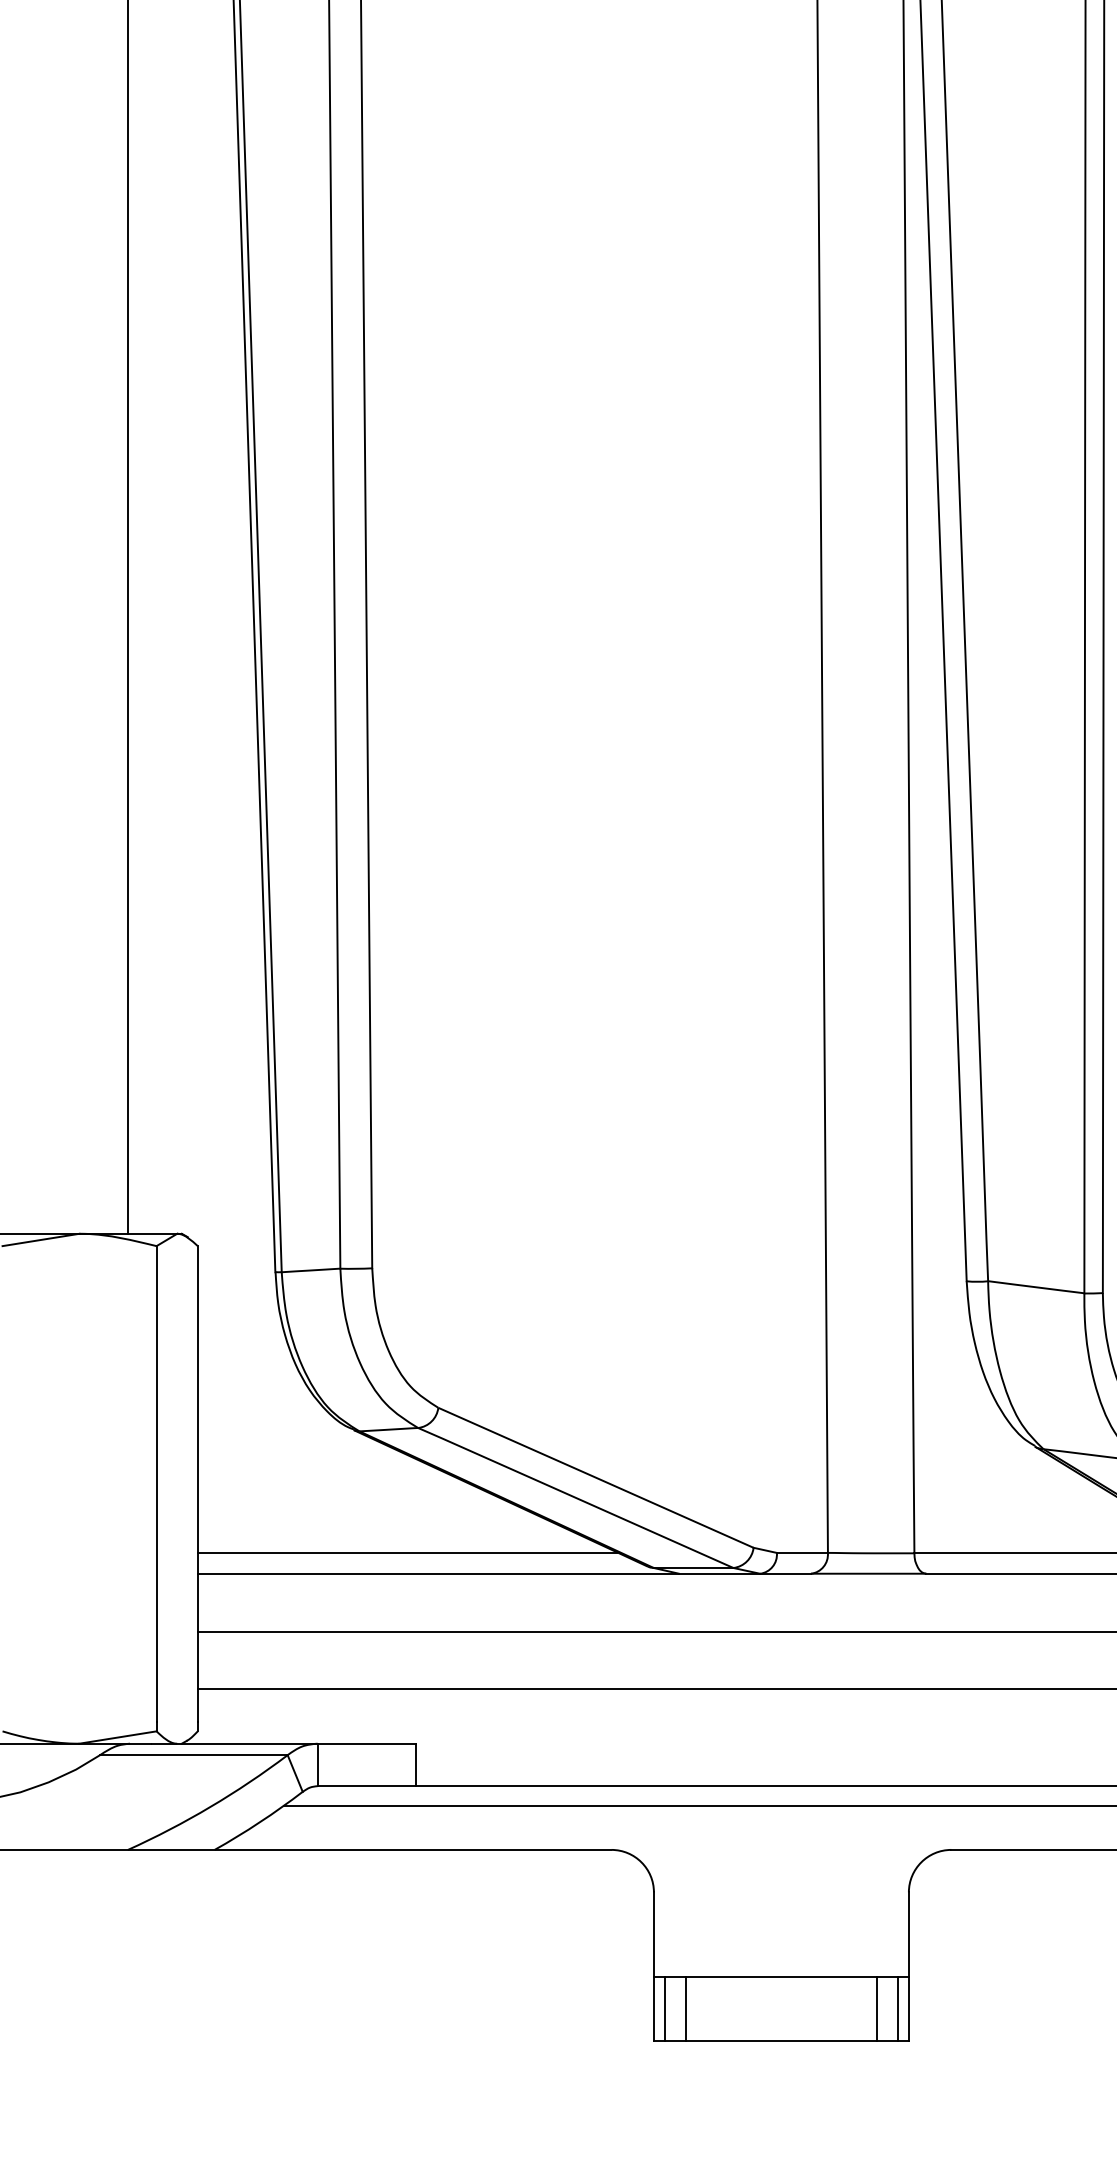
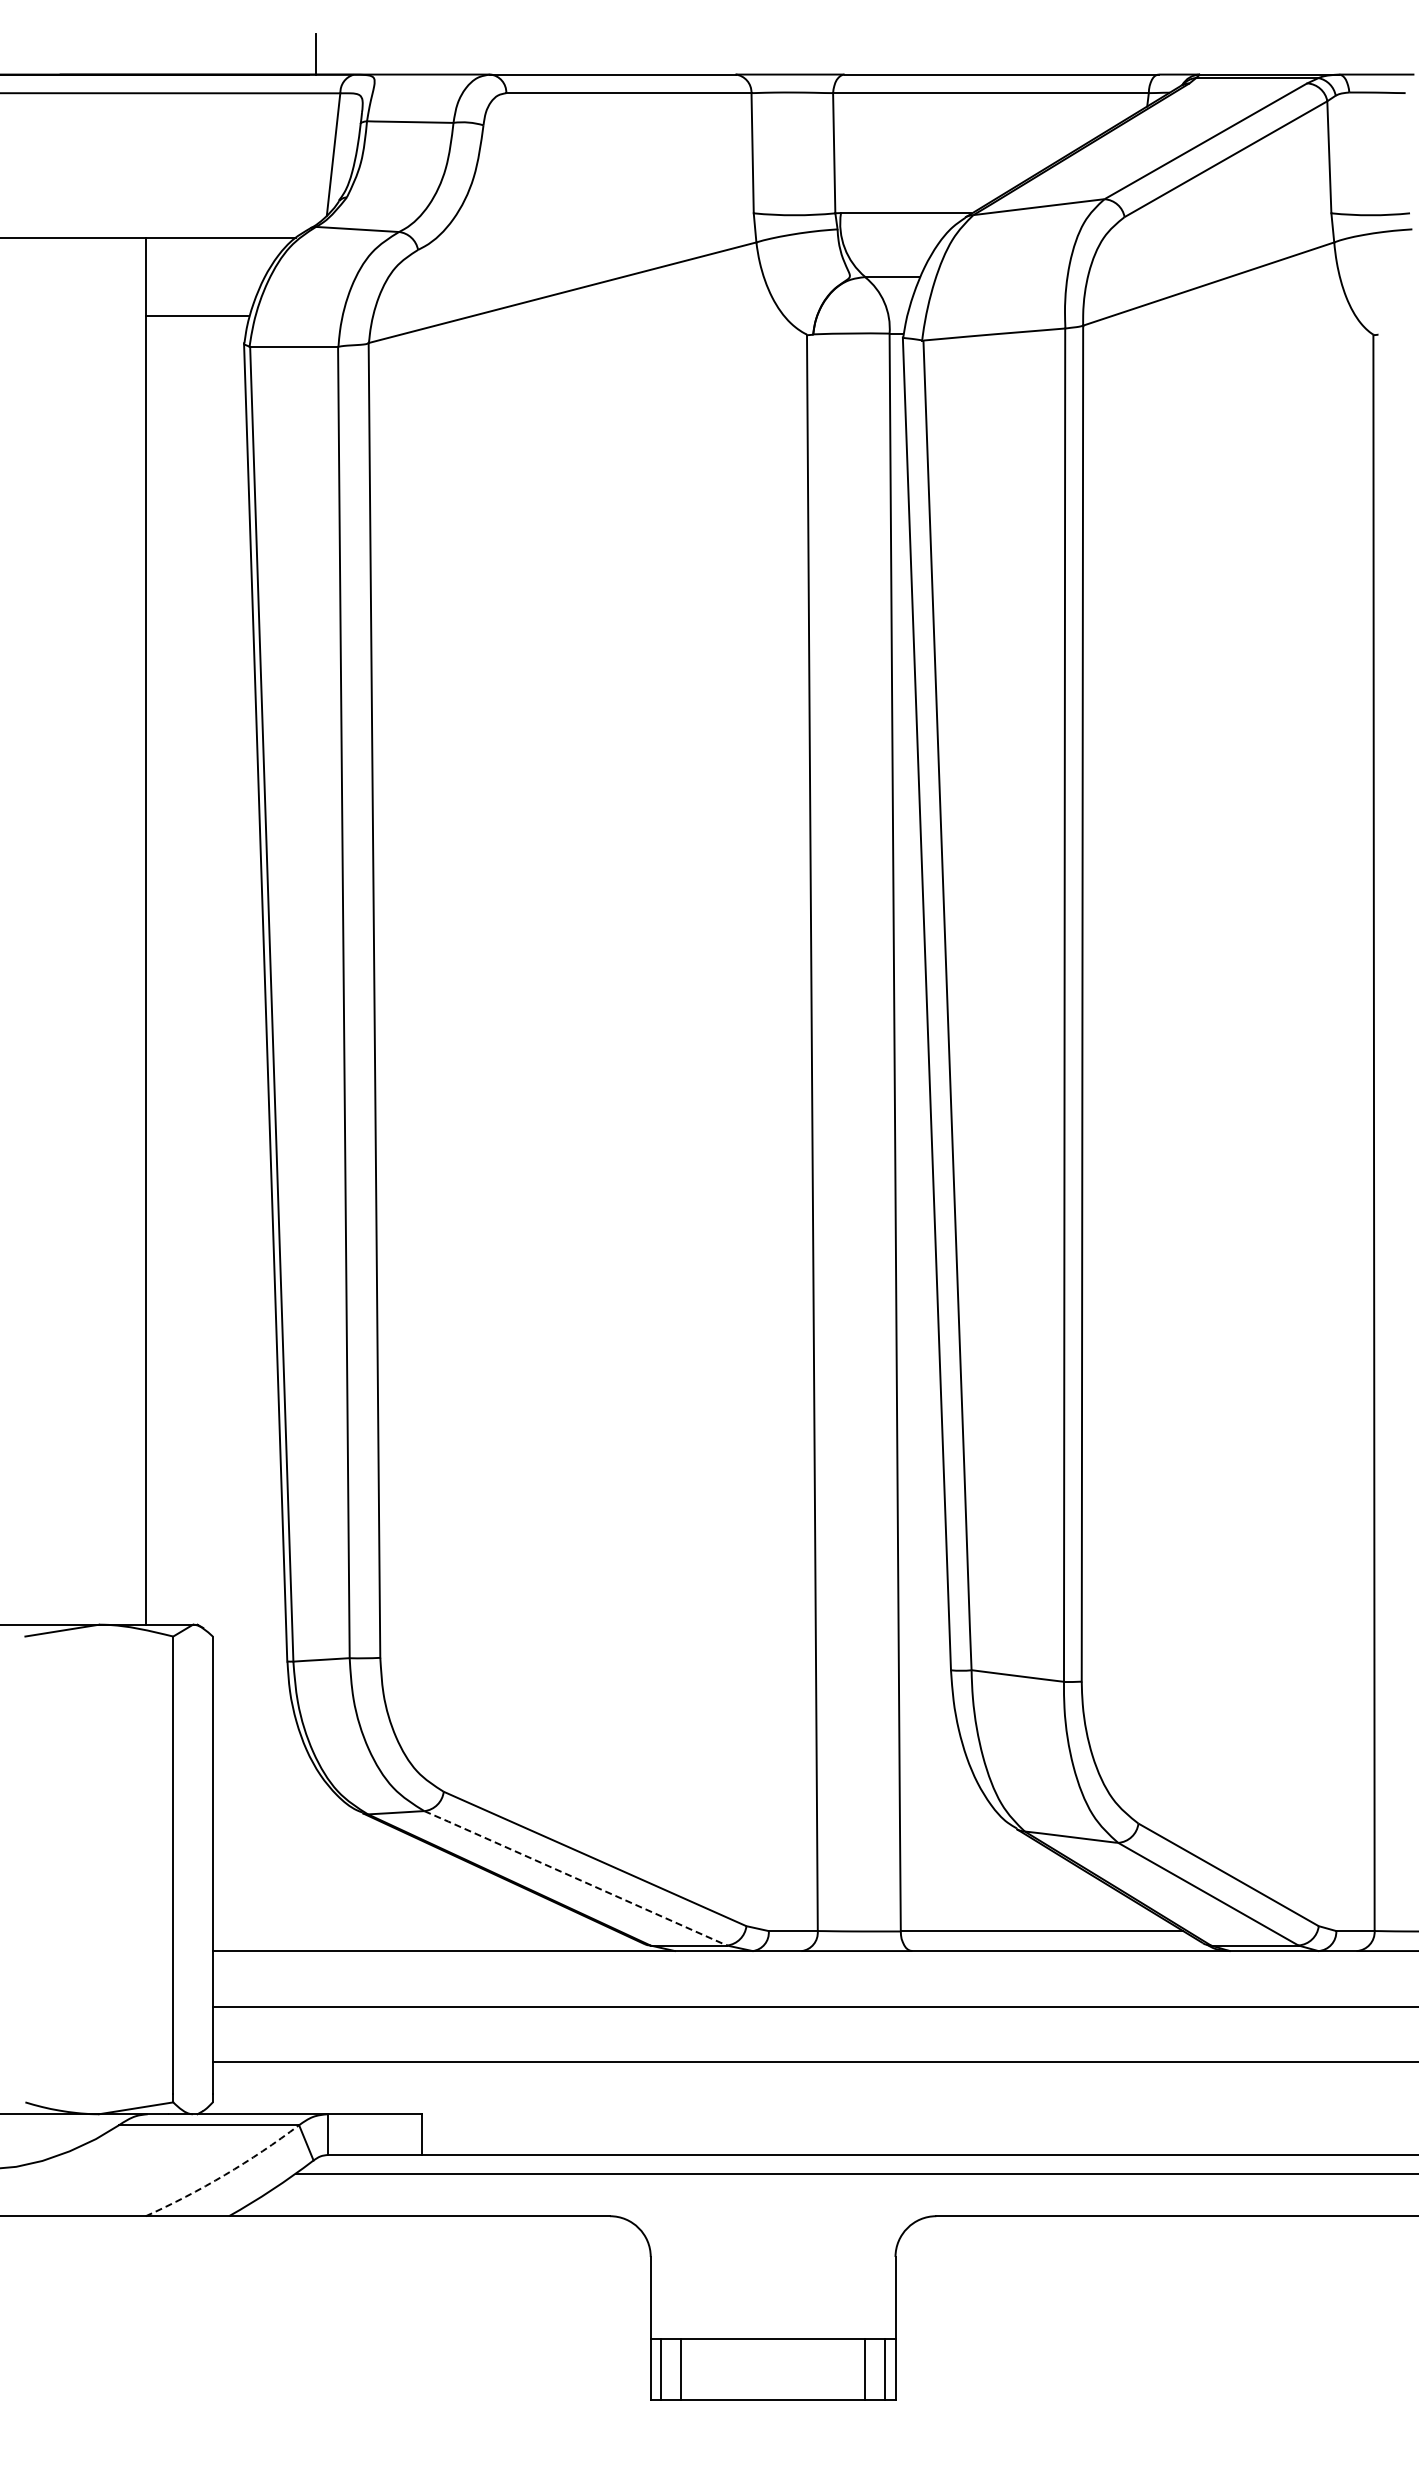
line: (574, 1497) -> (574, 1877), solid -> dashed
line: (406, 1553) -> (413, 1931), removed
arc: (209, 1807) -> (224, 2175), solid -> dashed

